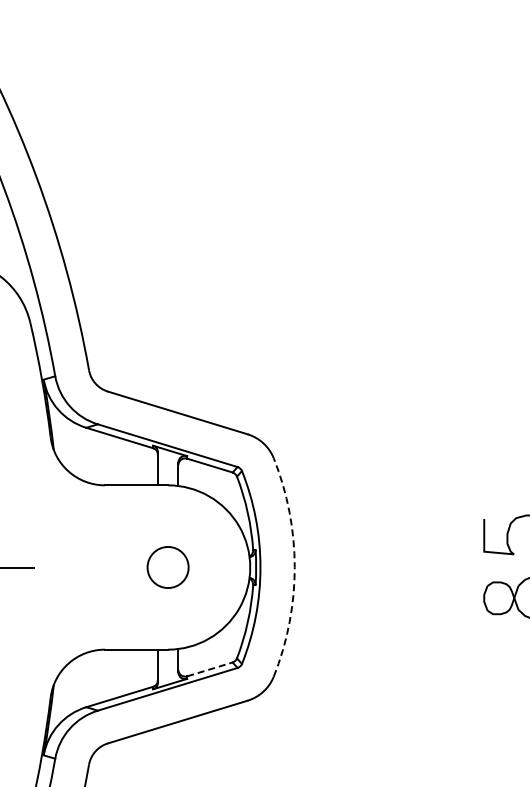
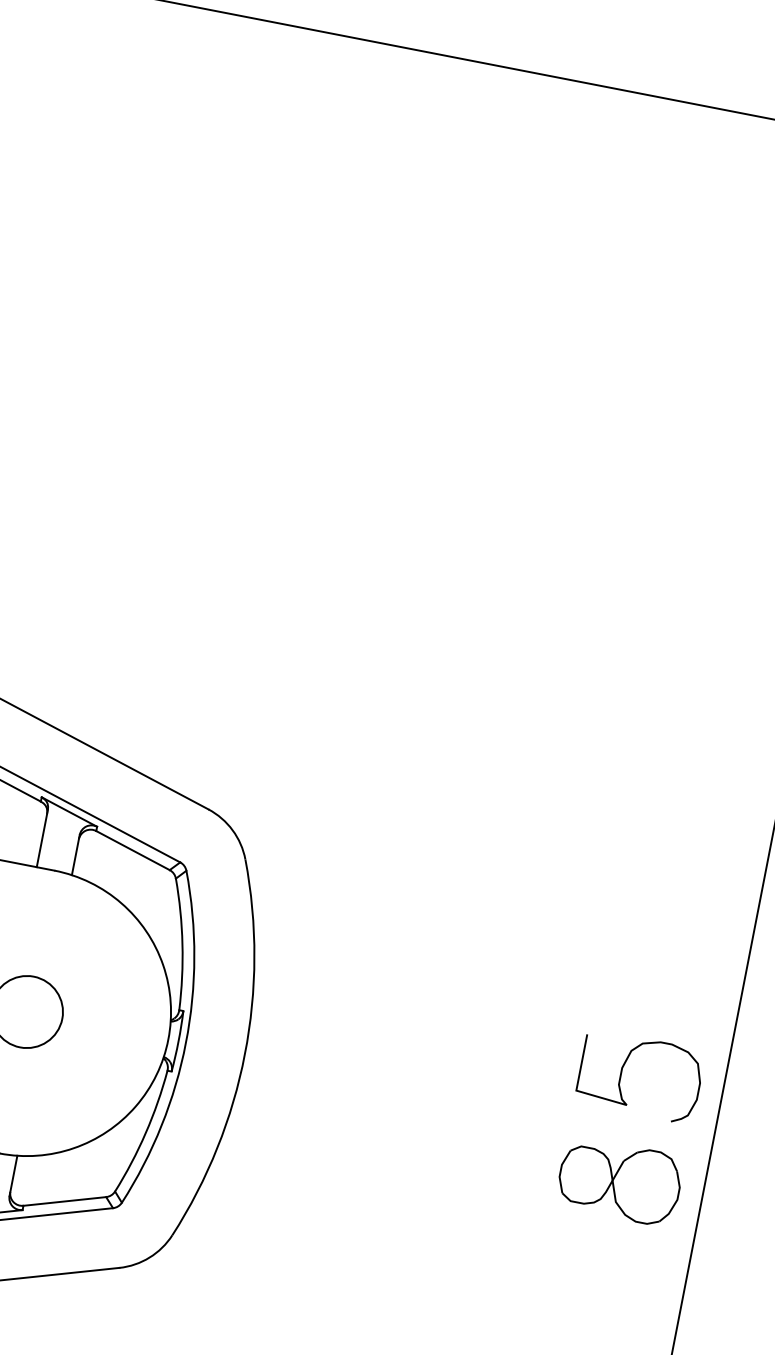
arc: (294, 567) -> (244, 1054), dashed -> solid
line: (209, 669) -> (64, 1201), dashed -> solid

